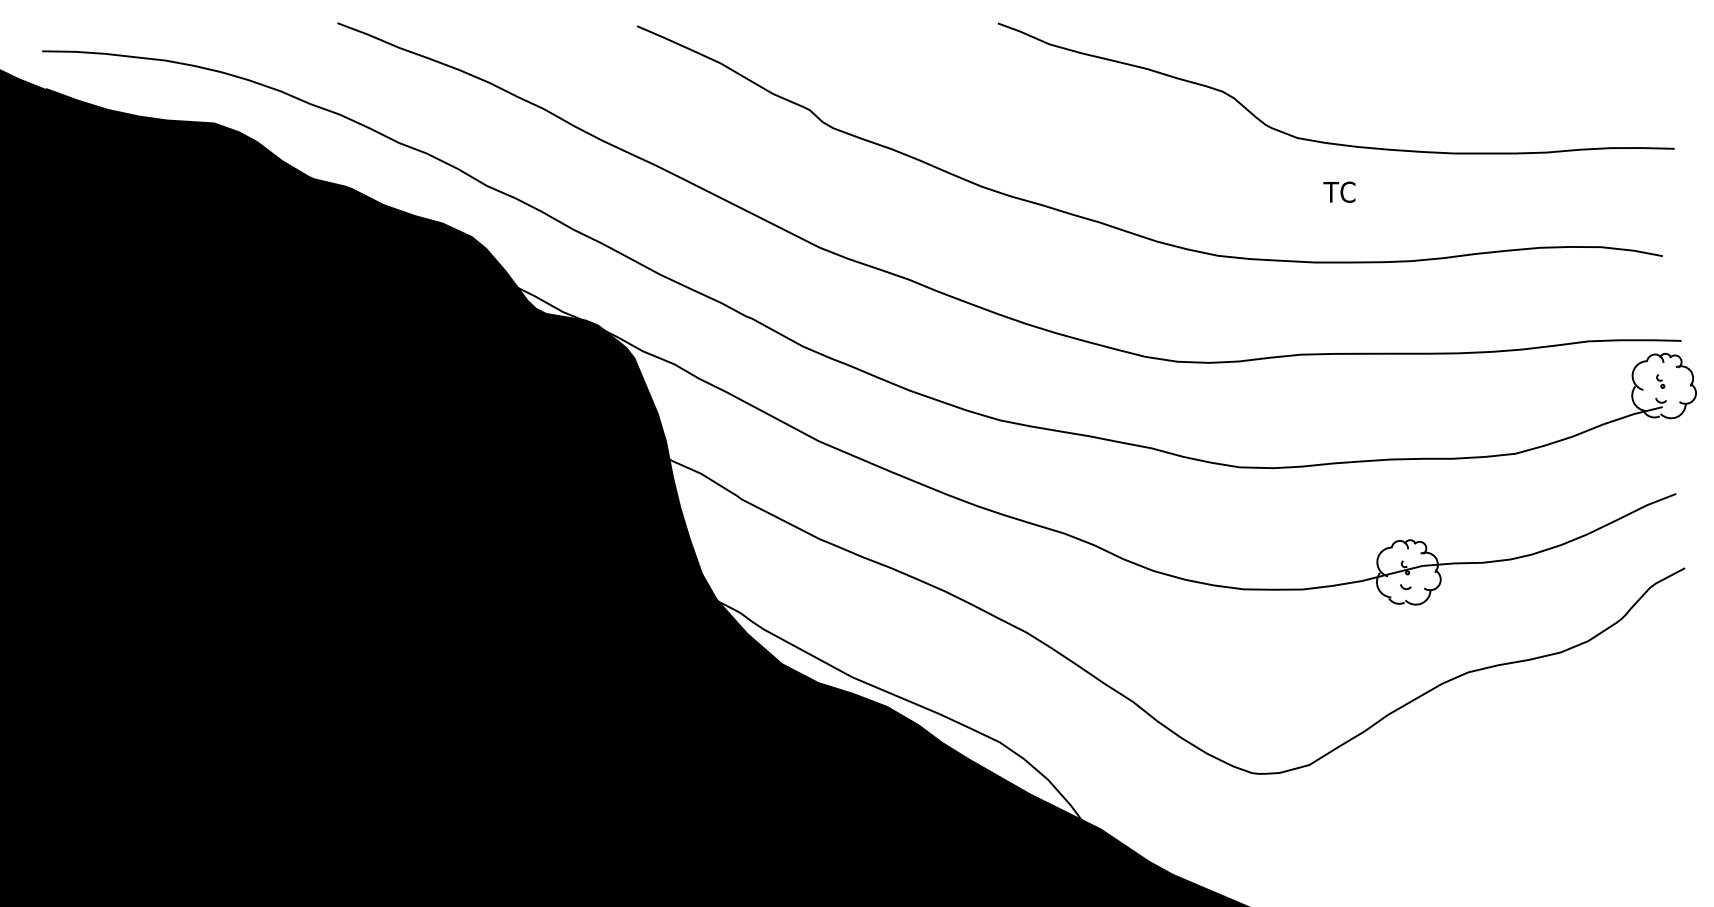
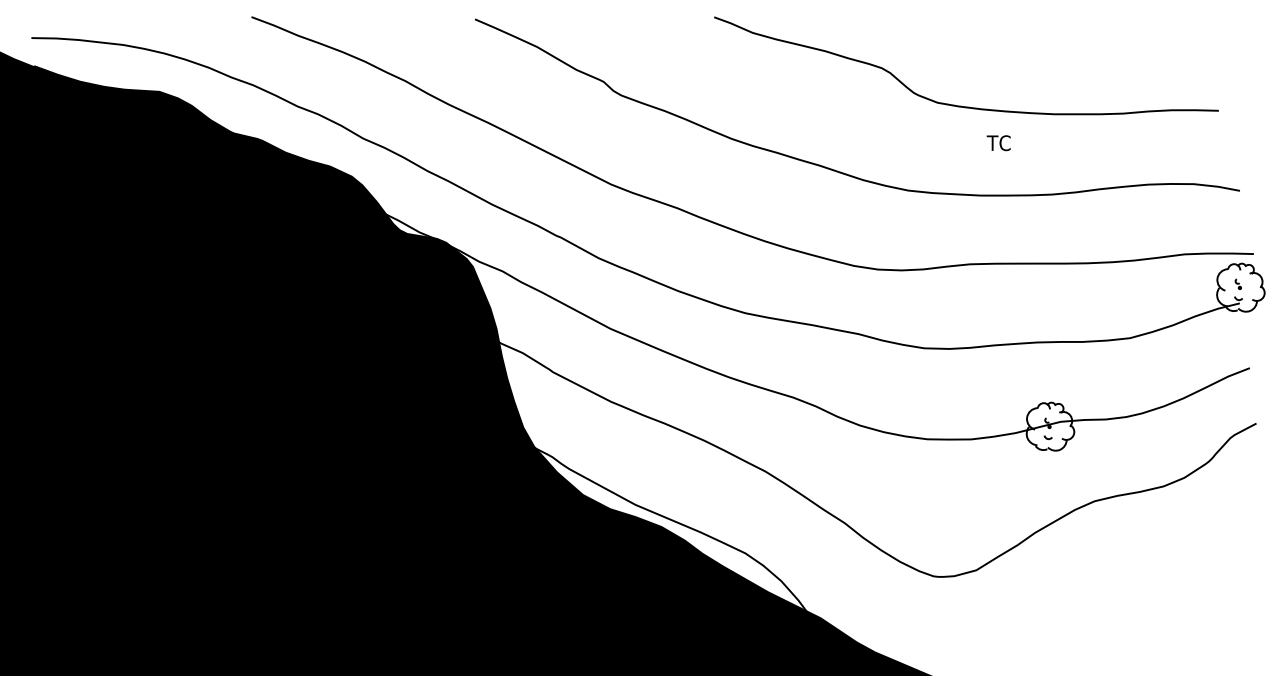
curve: (1332, 142) -> (963, 106), moved

